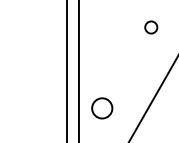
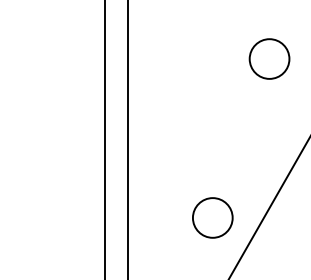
circle: (151, 27) -> (270, 58), size x1.67
circle: (102, 108) -> (213, 218), moved

